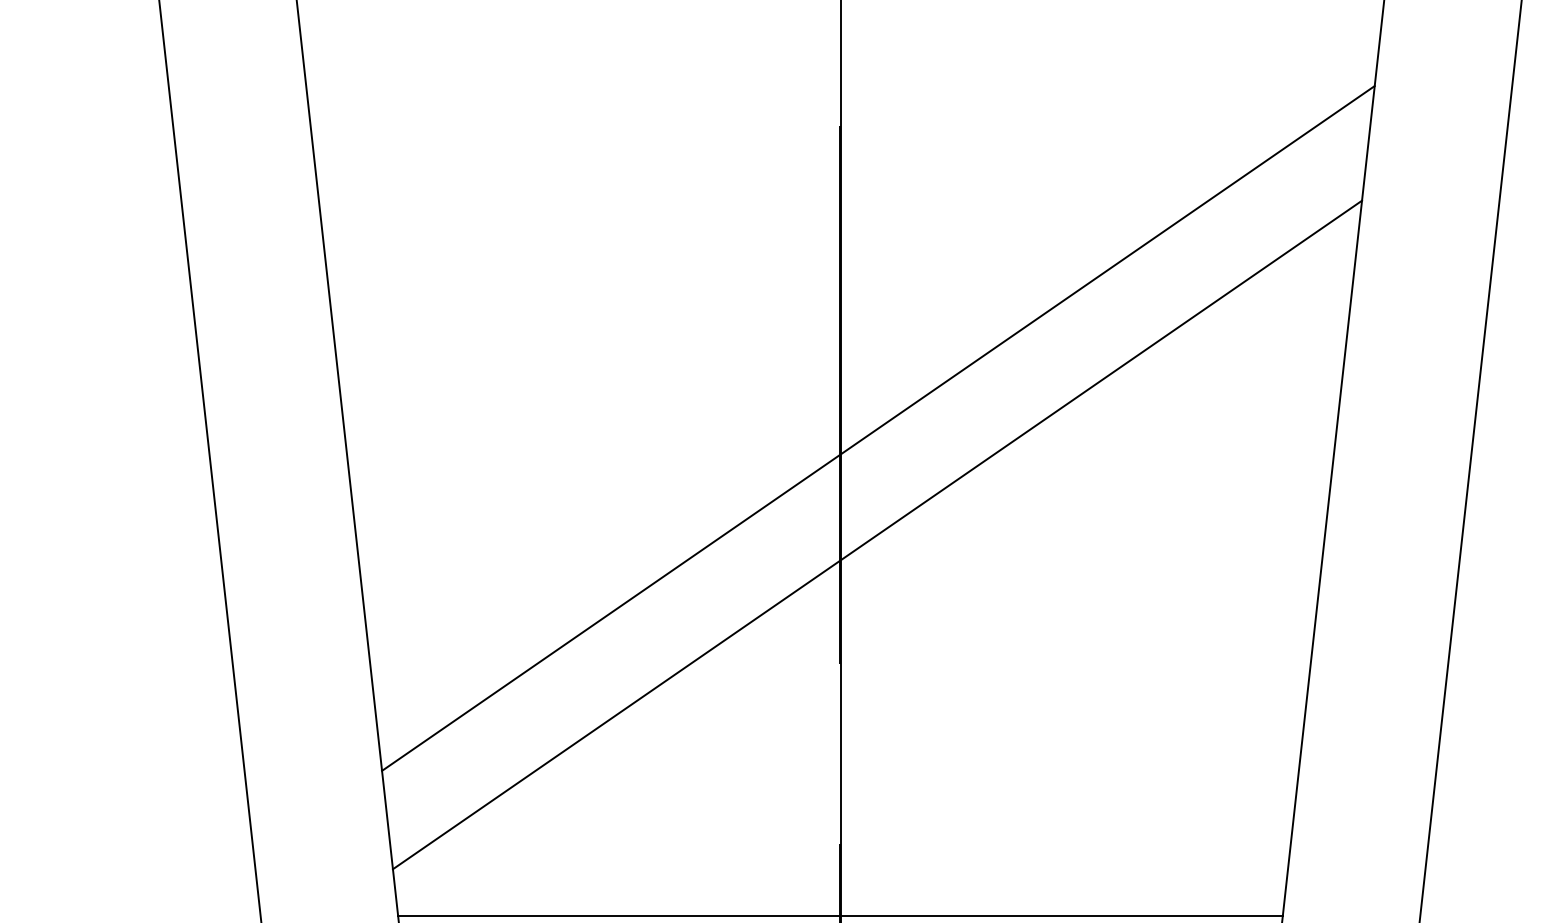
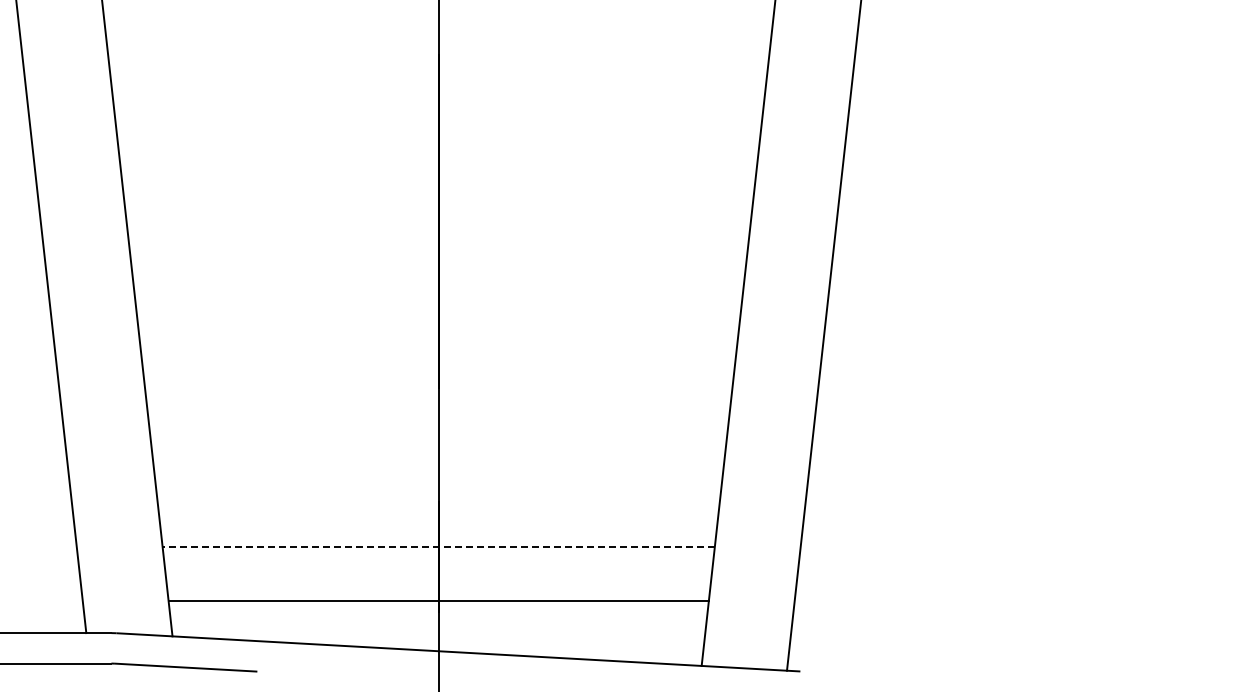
line: (878, 428) -> (462, 242), removed
line: (876, 534) -> (461, 308), removed
line: (840, 915) -> (438, 546), solid -> dashed

